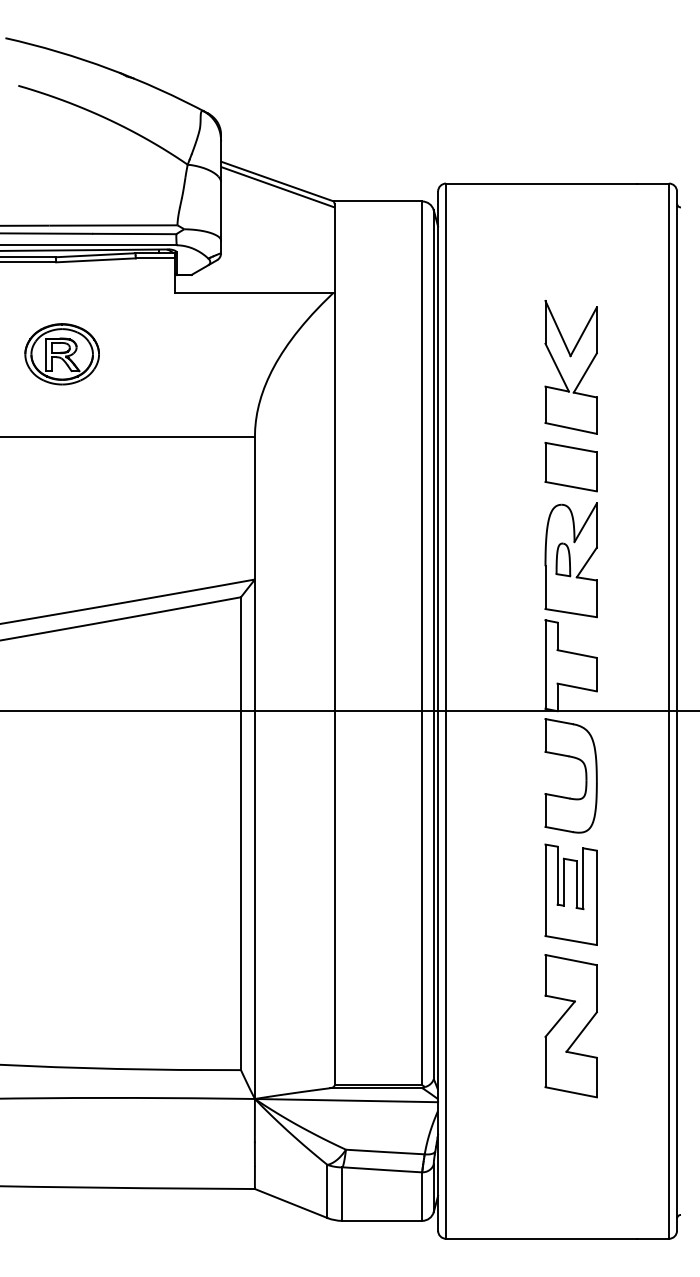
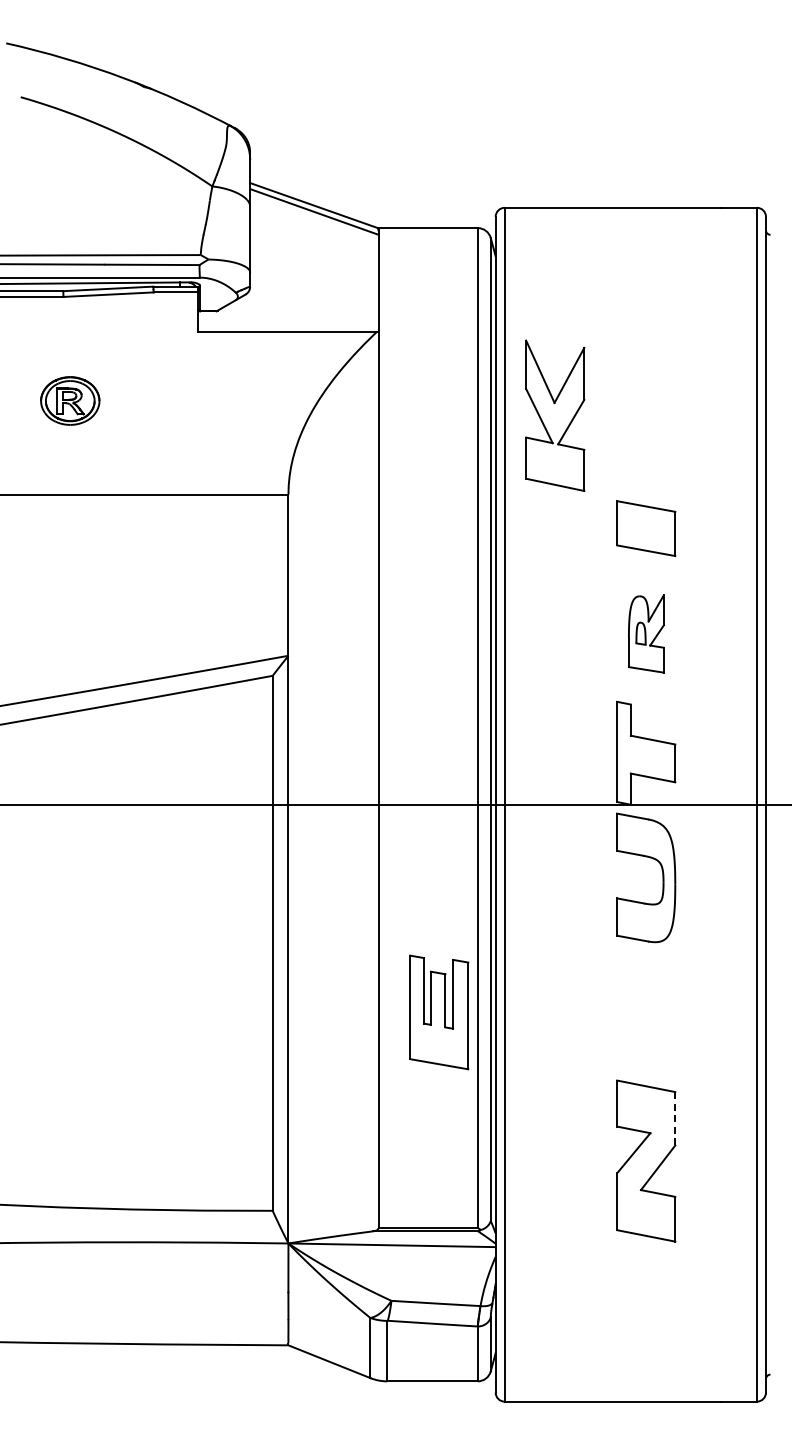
part: (61, 353) -> (69, 400), size x0.7
part: (571, 367) -> (555, 415), moved
part: (571, 559) -> (646, 633), size x0.6
part: (571, 894) -> (439, 1012), moved
line: (597, 988) -> (675, 1118), solid -> dashed

